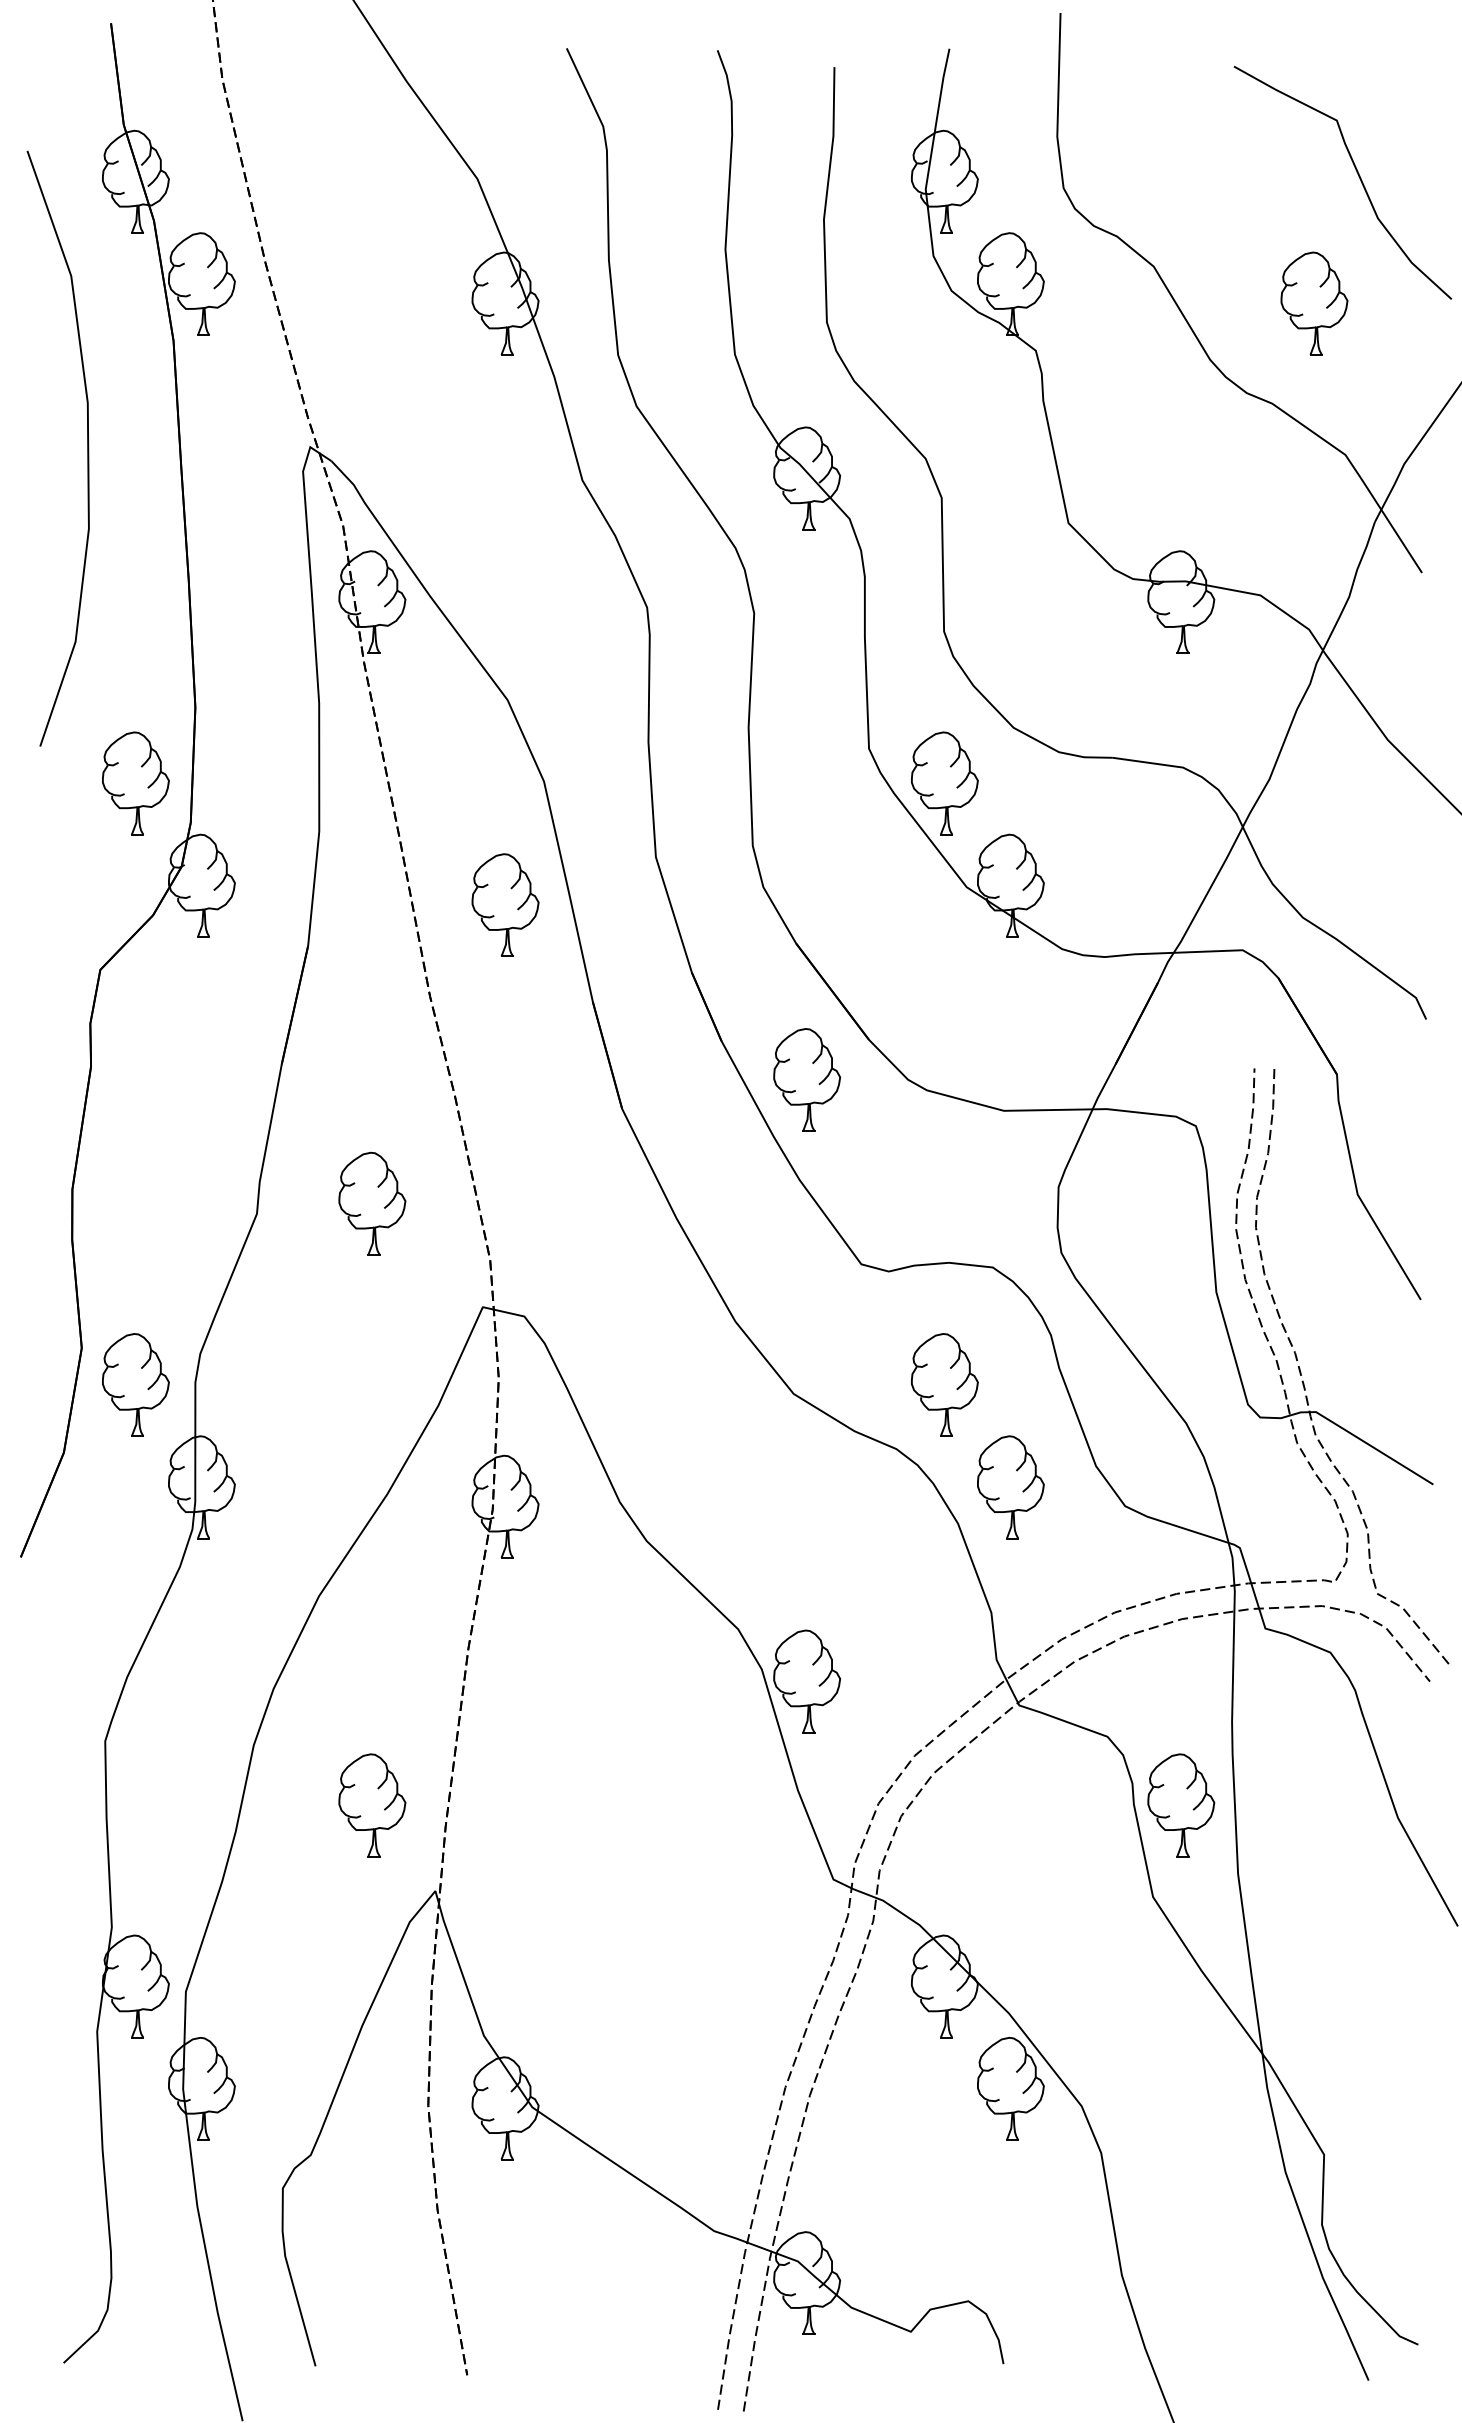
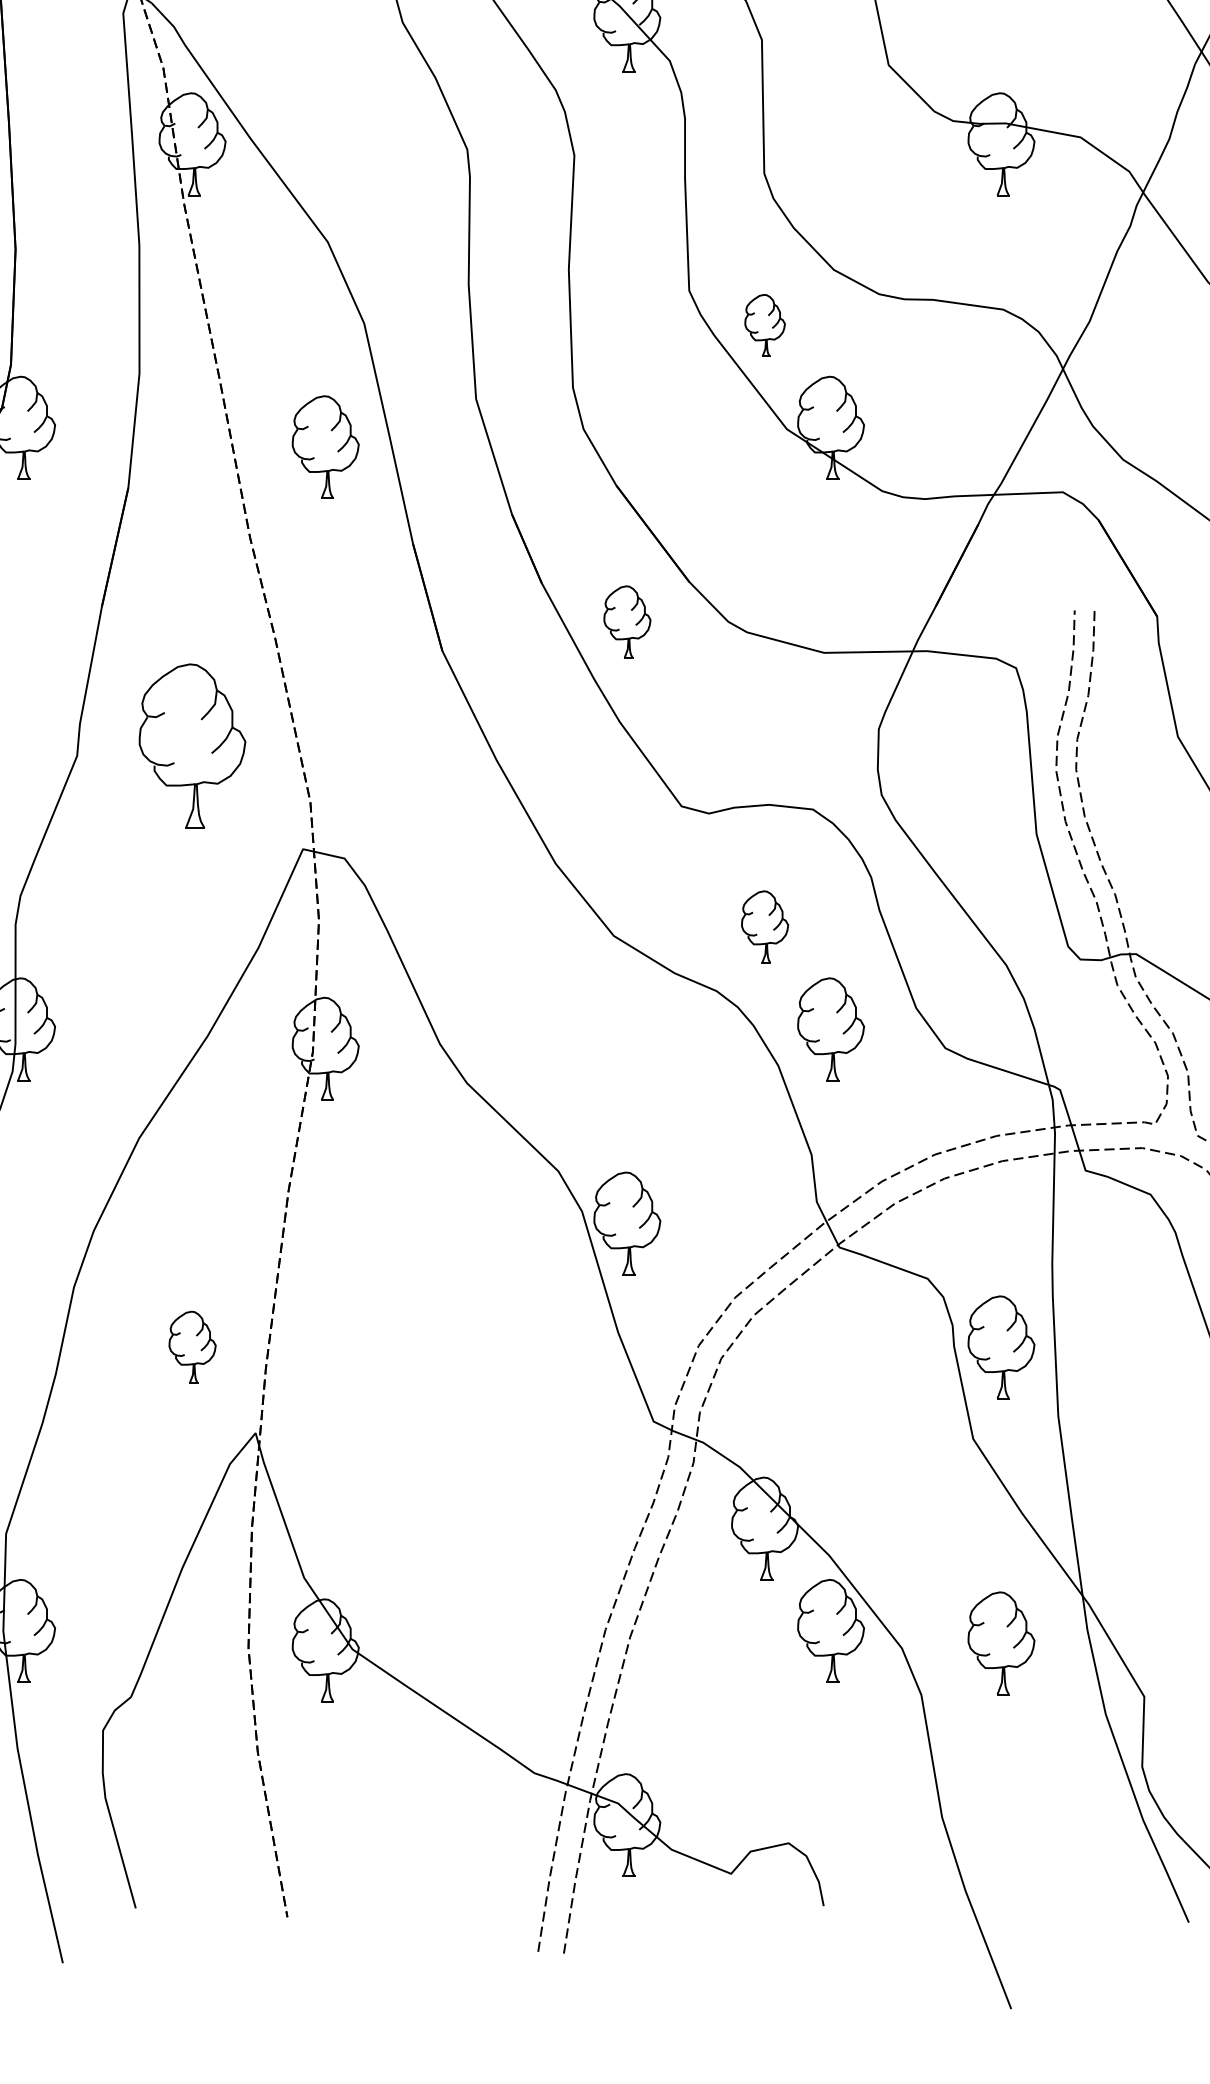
part: (944, 783) -> (764, 325), size x0.6
part: (807, 1079) -> (627, 621), size x0.7
part: (372, 1203) -> (192, 745), size x1.6
part: (944, 1384) -> (764, 926), size x0.7
part: (372, 1805) -> (192, 1347), size x0.7
part: (1181, 2101) -> (1001, 1643), added

